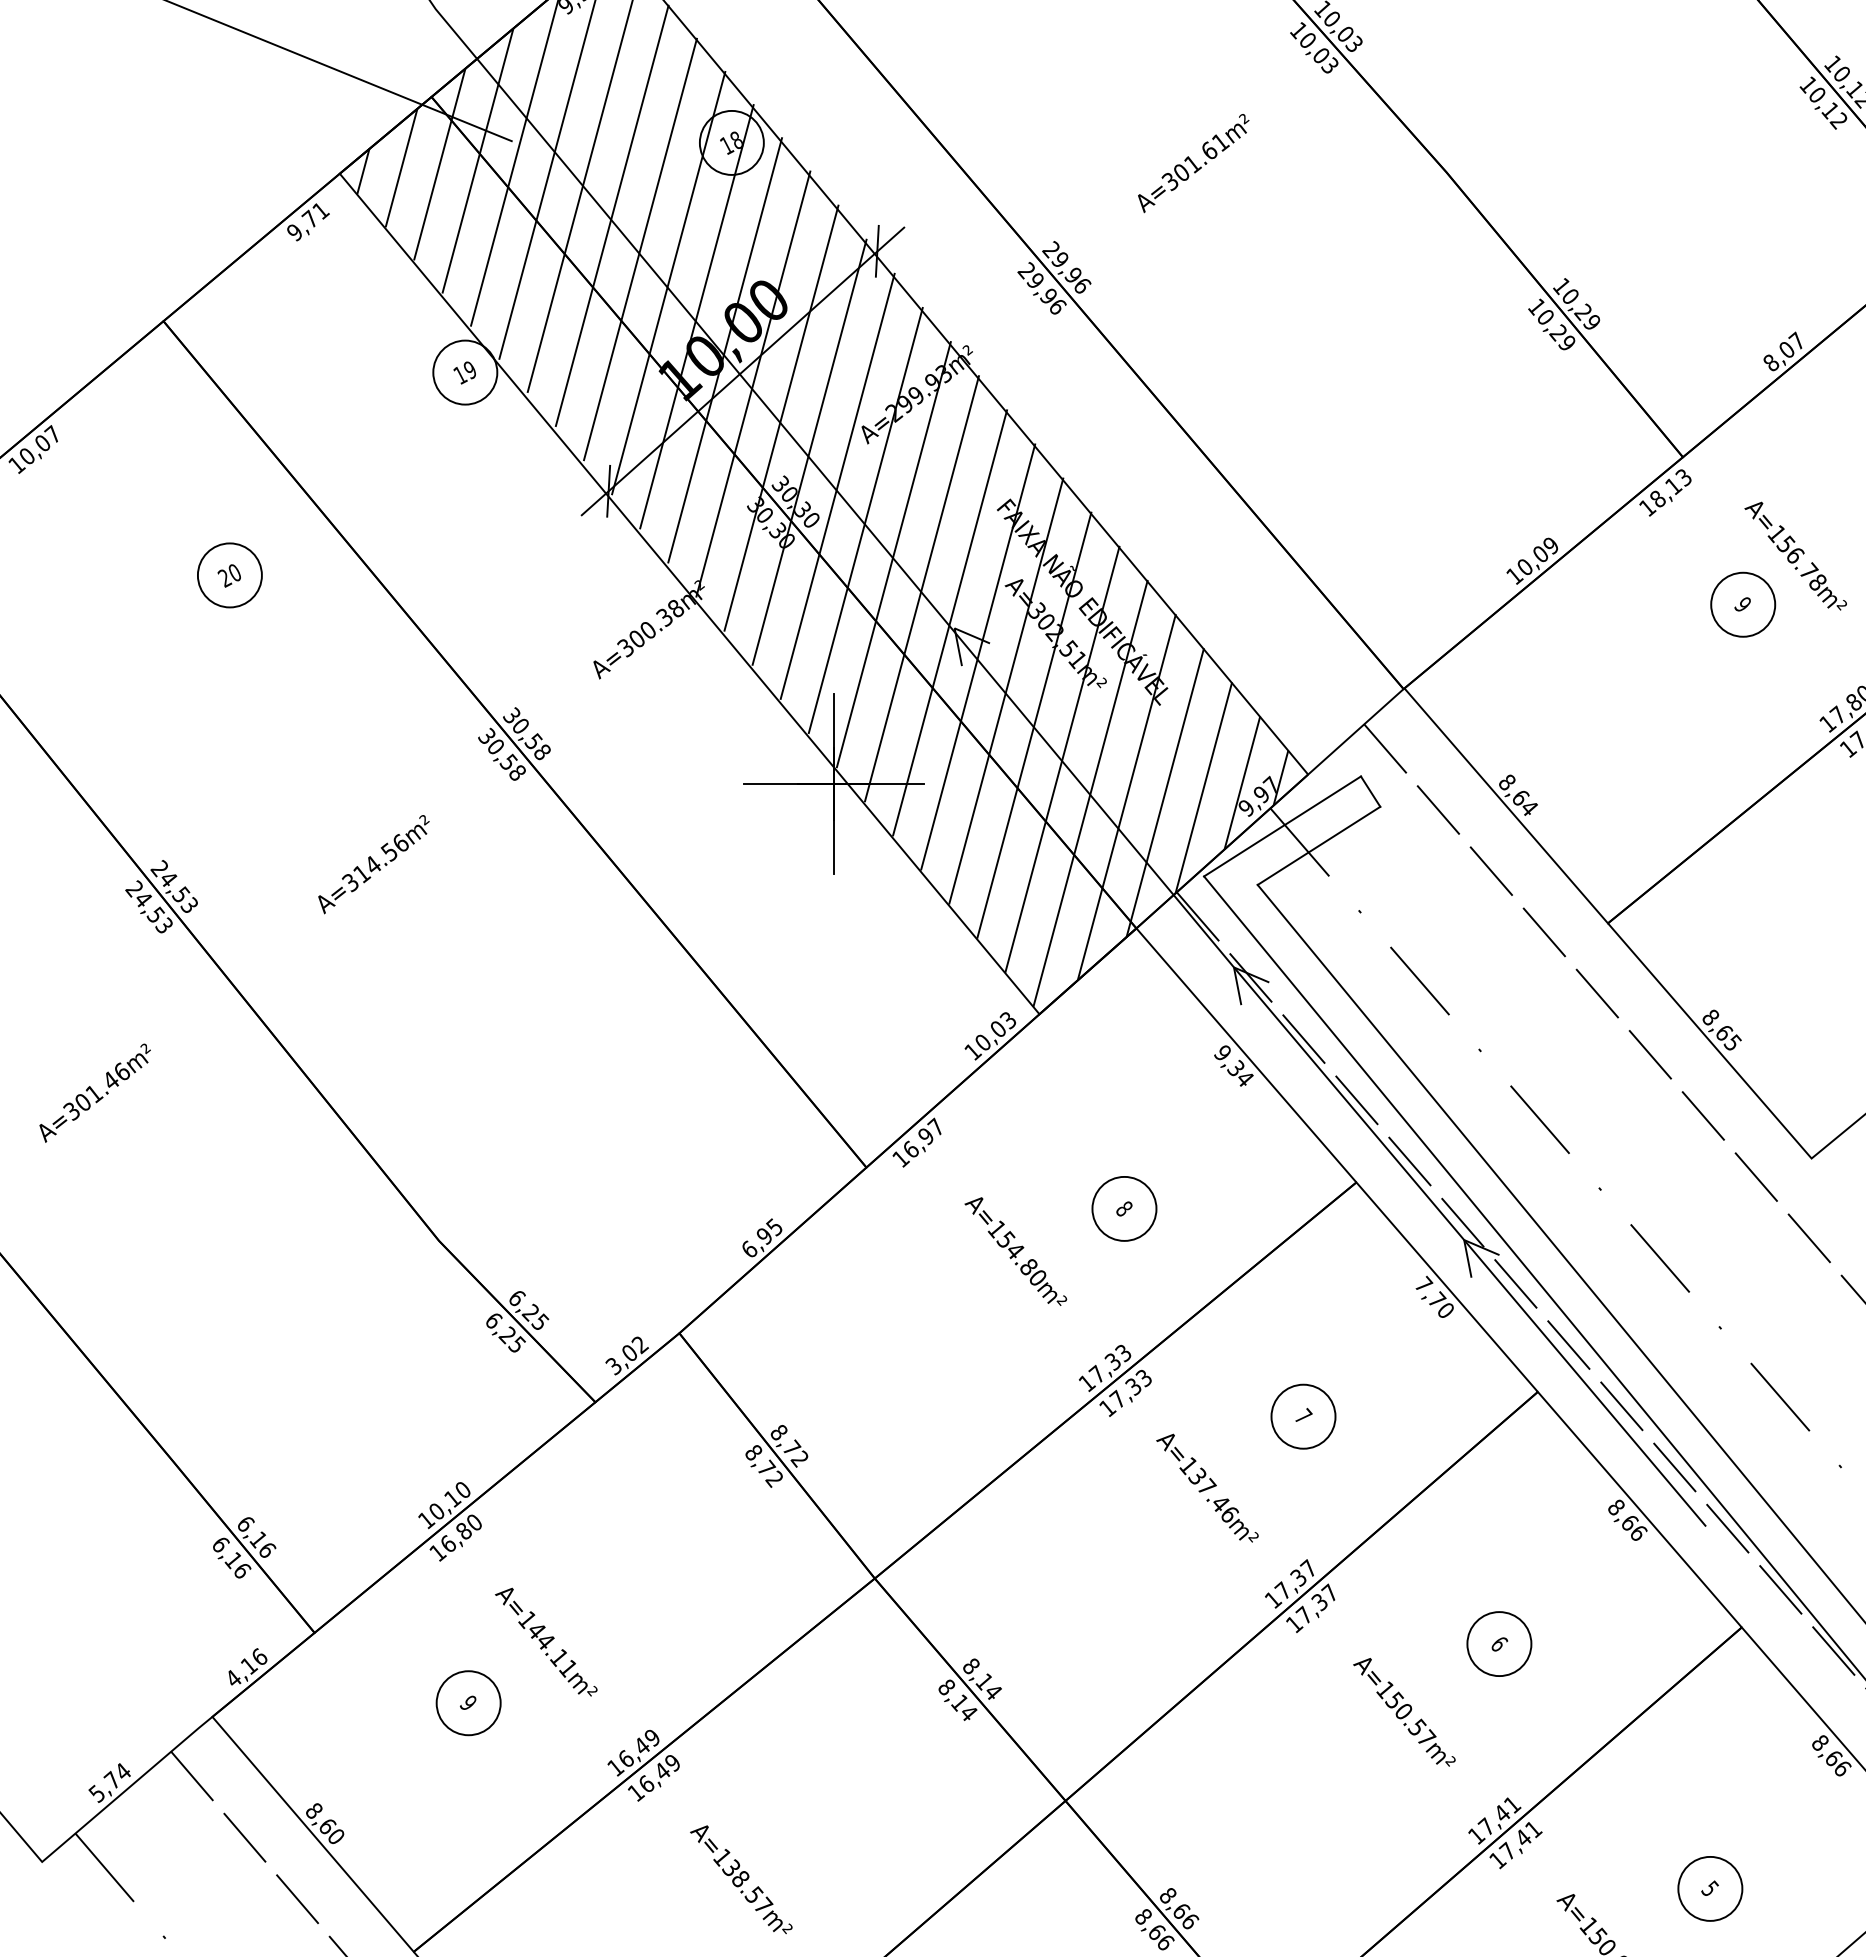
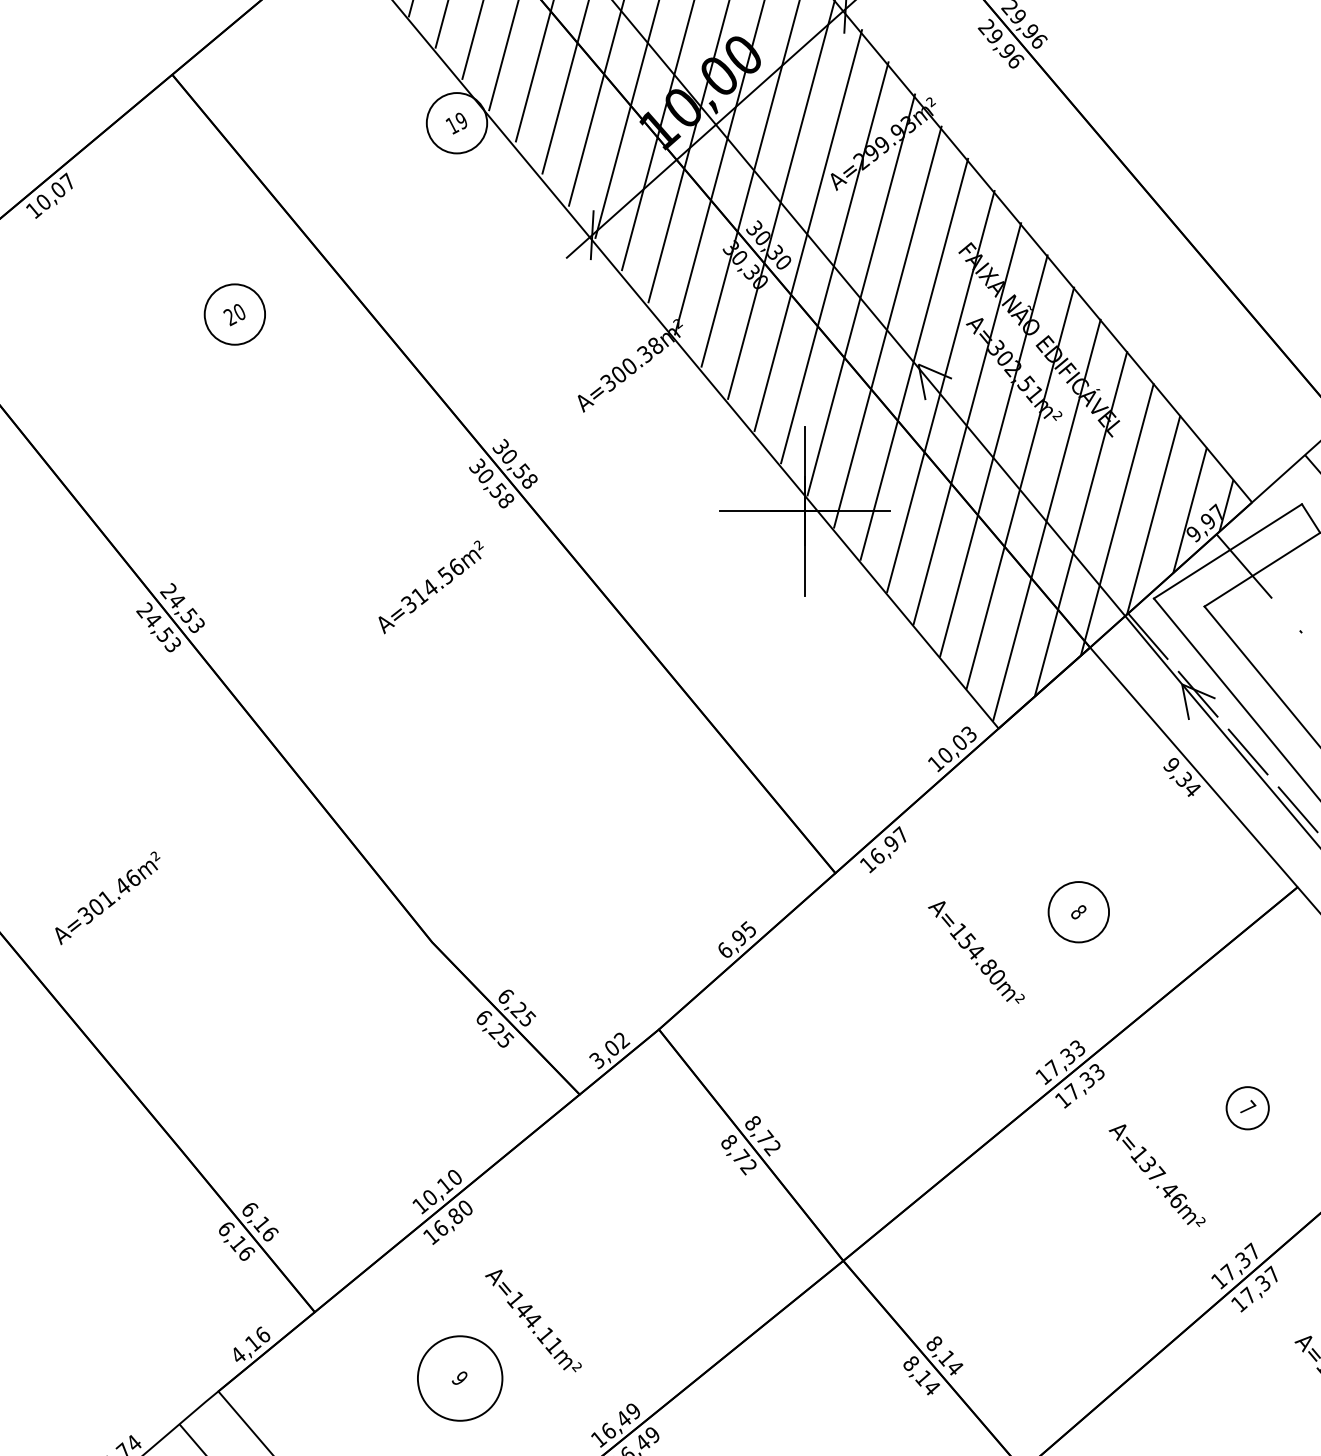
text: (373, 864) -> (430, 587), moved
text: (94, 1092) -> (107, 897), moved
circle: (1303, 1416) -> (1247, 1108), size x0.7
circle: (468, 1703) -> (459, 1378), size x1.4

